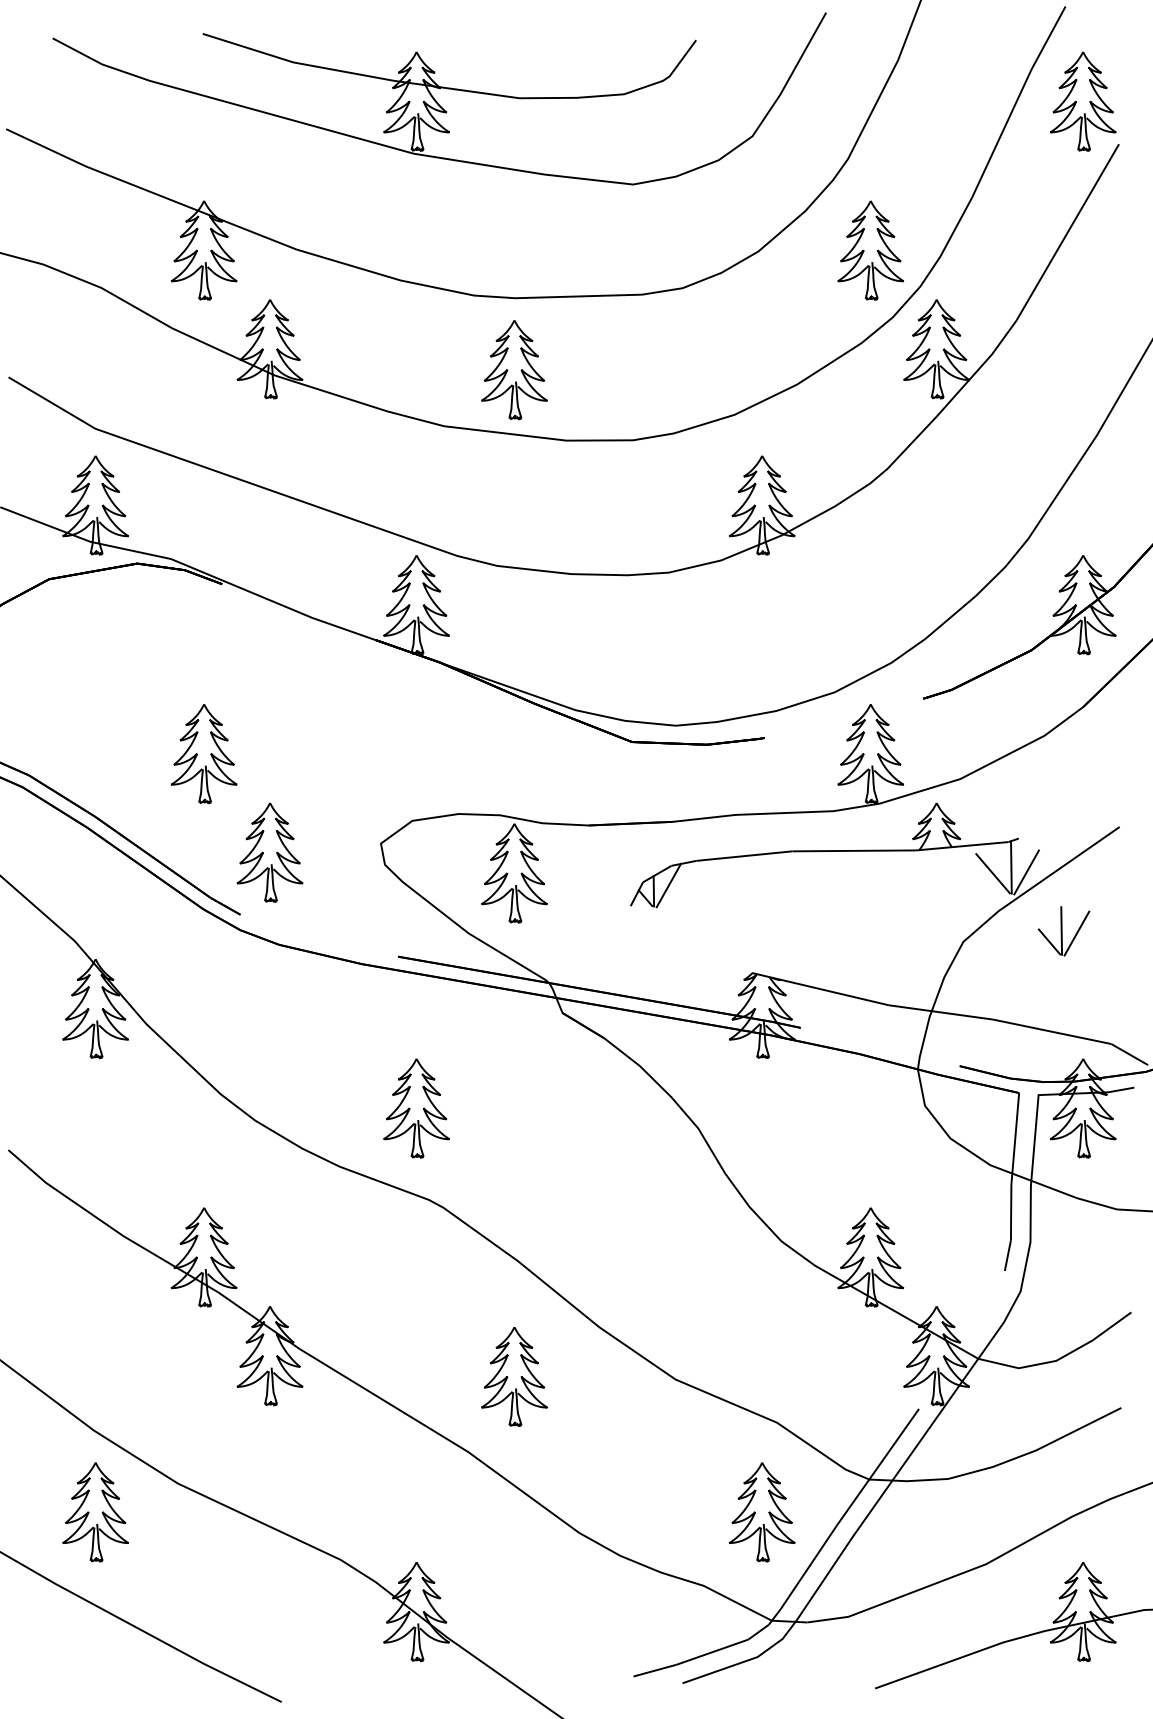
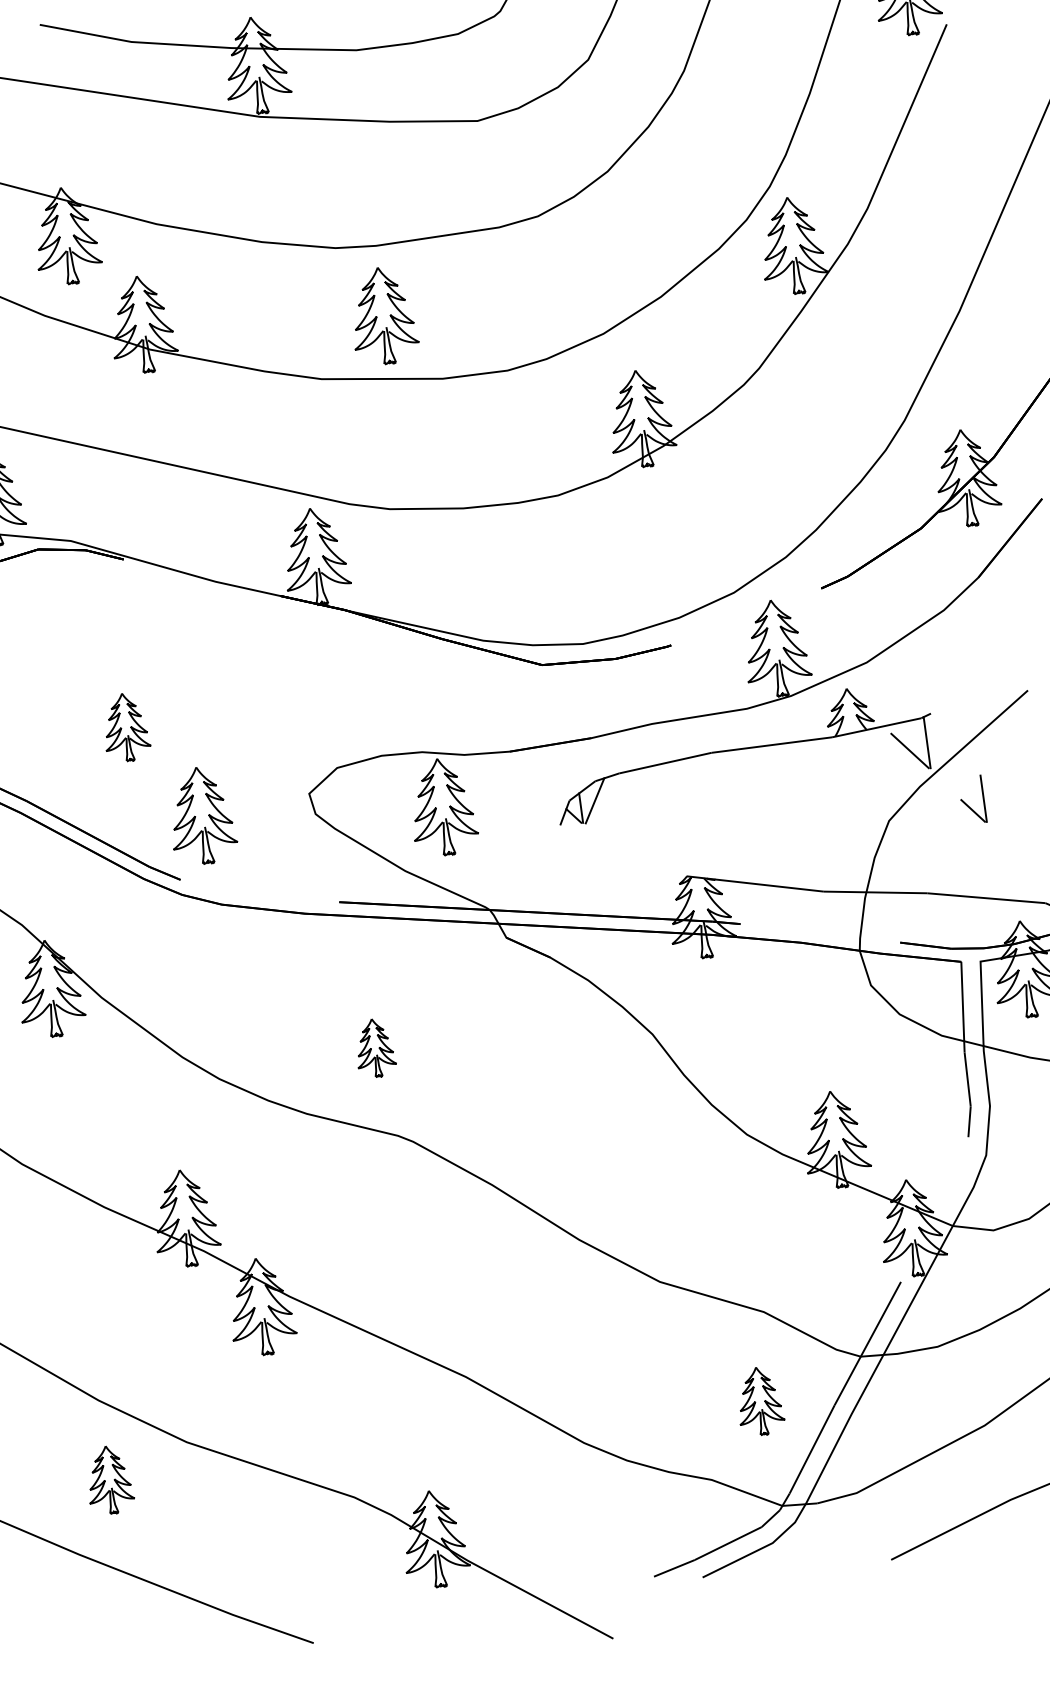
part: (870, 250) -> (716, 157), removed
part: (203, 754) -> (125, 727), size x0.7
line: (1026, 872) -> (942, 745), removed
line: (1076, 933) -> (998, 799), removed
part: (416, 1108) -> (375, 1048), size x0.6
part: (514, 1376) -> (502, 1298), removed
part: (95, 1512) -> (109, 1480), size x0.7
part: (761, 1512) -> (759, 1401), size x0.7

